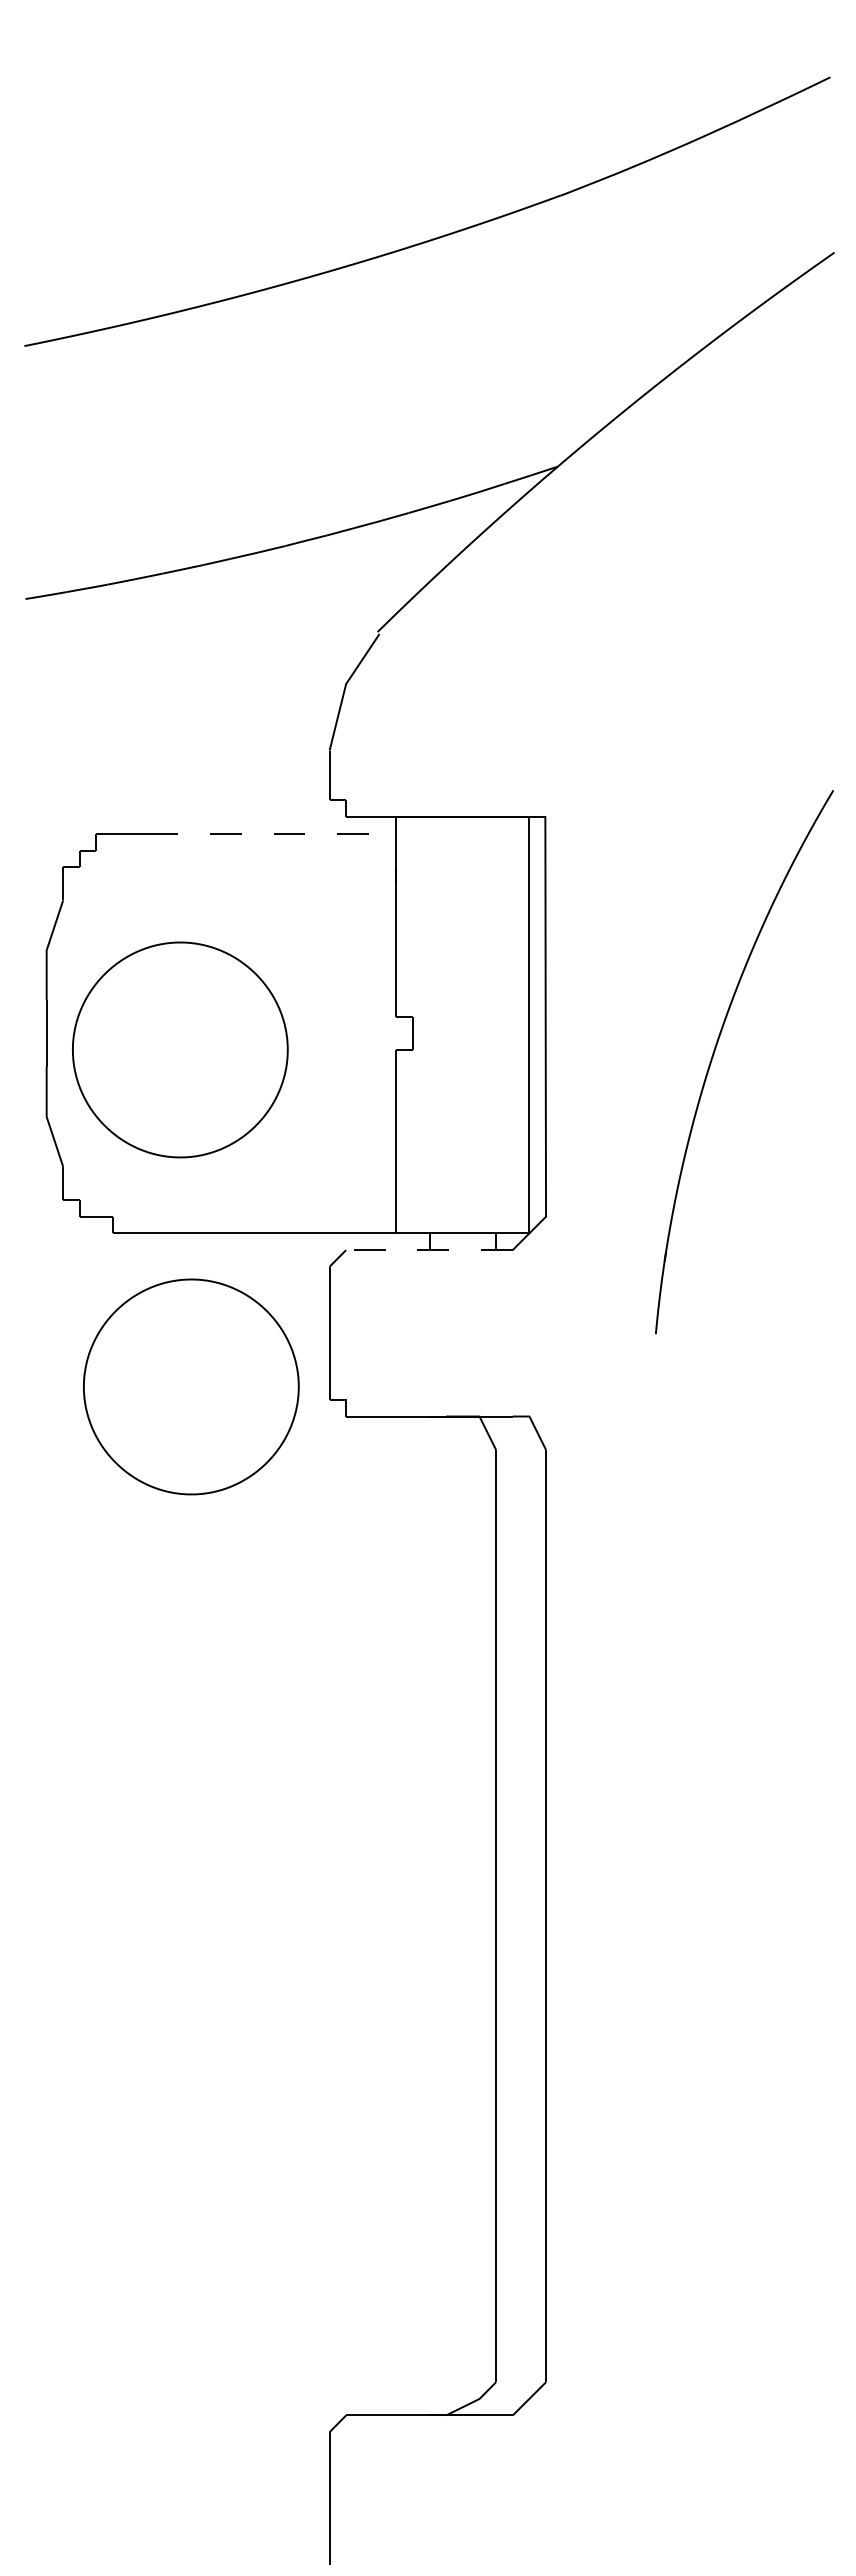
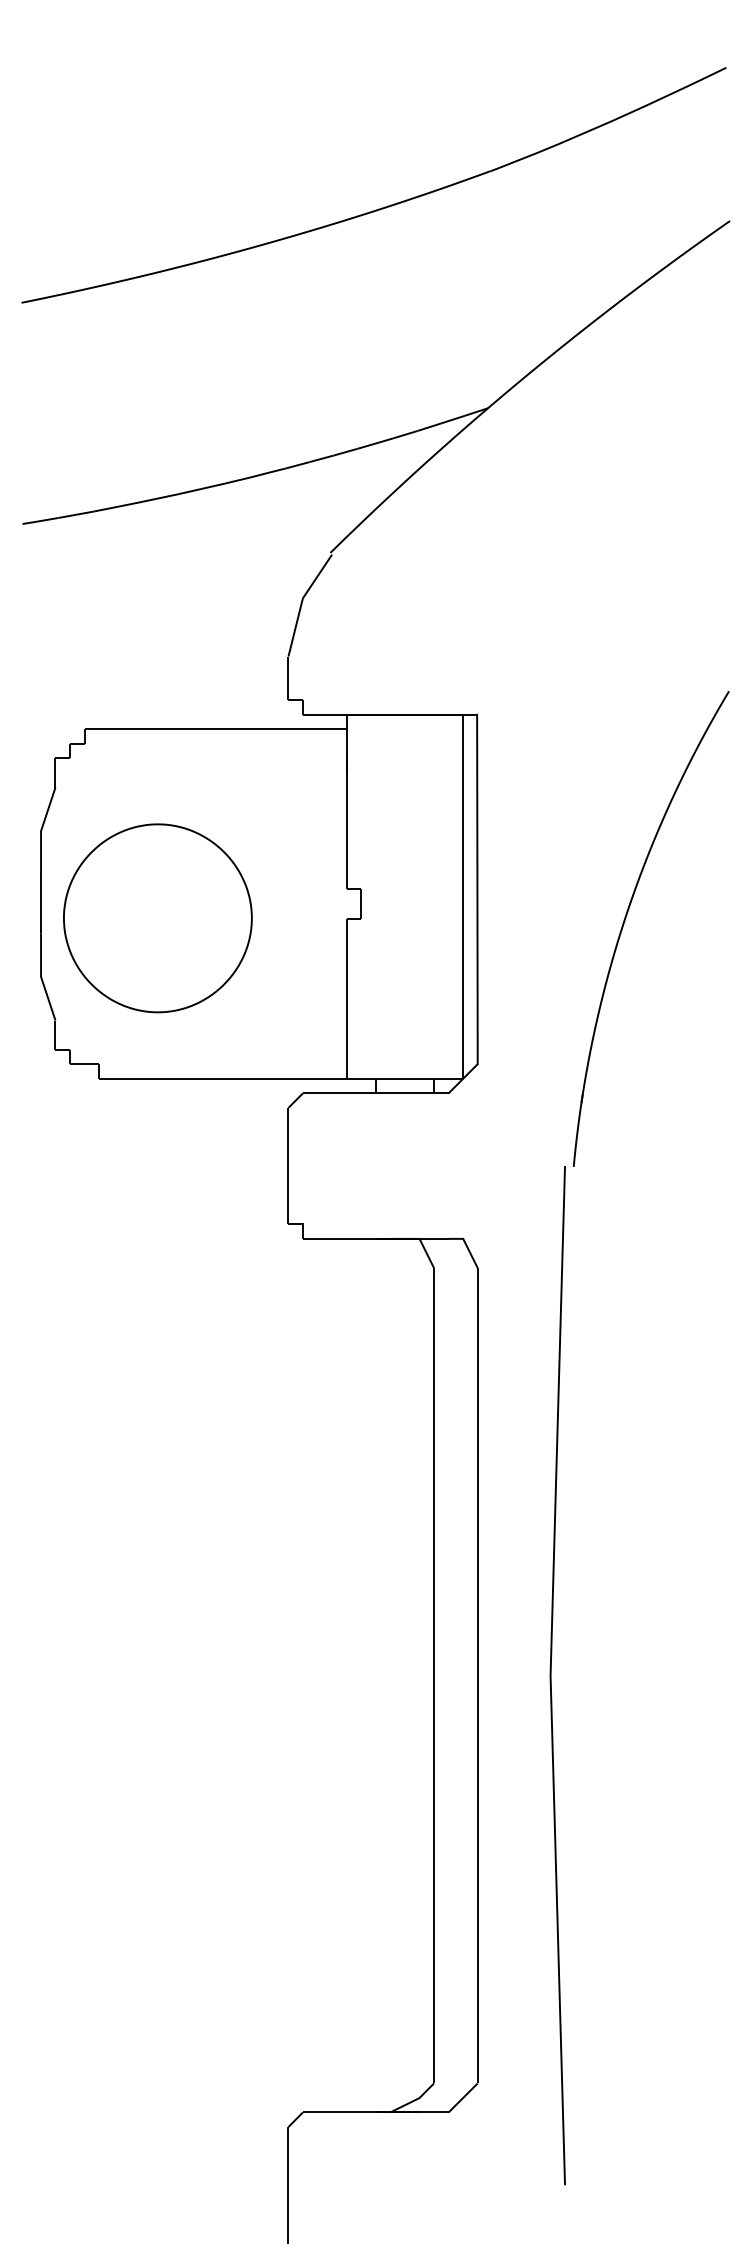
line: (271, 833) -> (237, 729), dashed -> solid
line: (428, 1250) -> (374, 1093), dashed -> solid
part: (191, 1386) -> (167, 1212), removed
line: (630, 1915) -> (551, 1675), added

